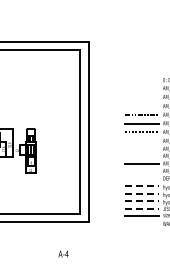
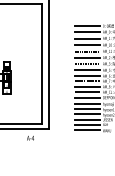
line: (141, 80) -> (87, 26), added
line: (141, 88) -> (87, 32), added
line: (141, 97) -> (87, 38), added
line: (141, 106) -> (87, 45), added
line: (141, 140) -> (87, 70), added
line: (141, 148) -> (87, 75), added
line: (141, 155) -> (87, 81), added
line: (141, 170) -> (87, 91), added
line: (141, 178) -> (87, 97), added
line: (141, 186) -> (87, 103), dashed -> solid
line: (141, 194) -> (87, 109), dashed -> solid
line: (141, 201) -> (87, 114), dashed -> solid
line: (141, 208) -> (87, 119), dashed -> solid
line: (141, 222) -> (87, 129), added
text: (63, 253) -> (30, 137), moved

